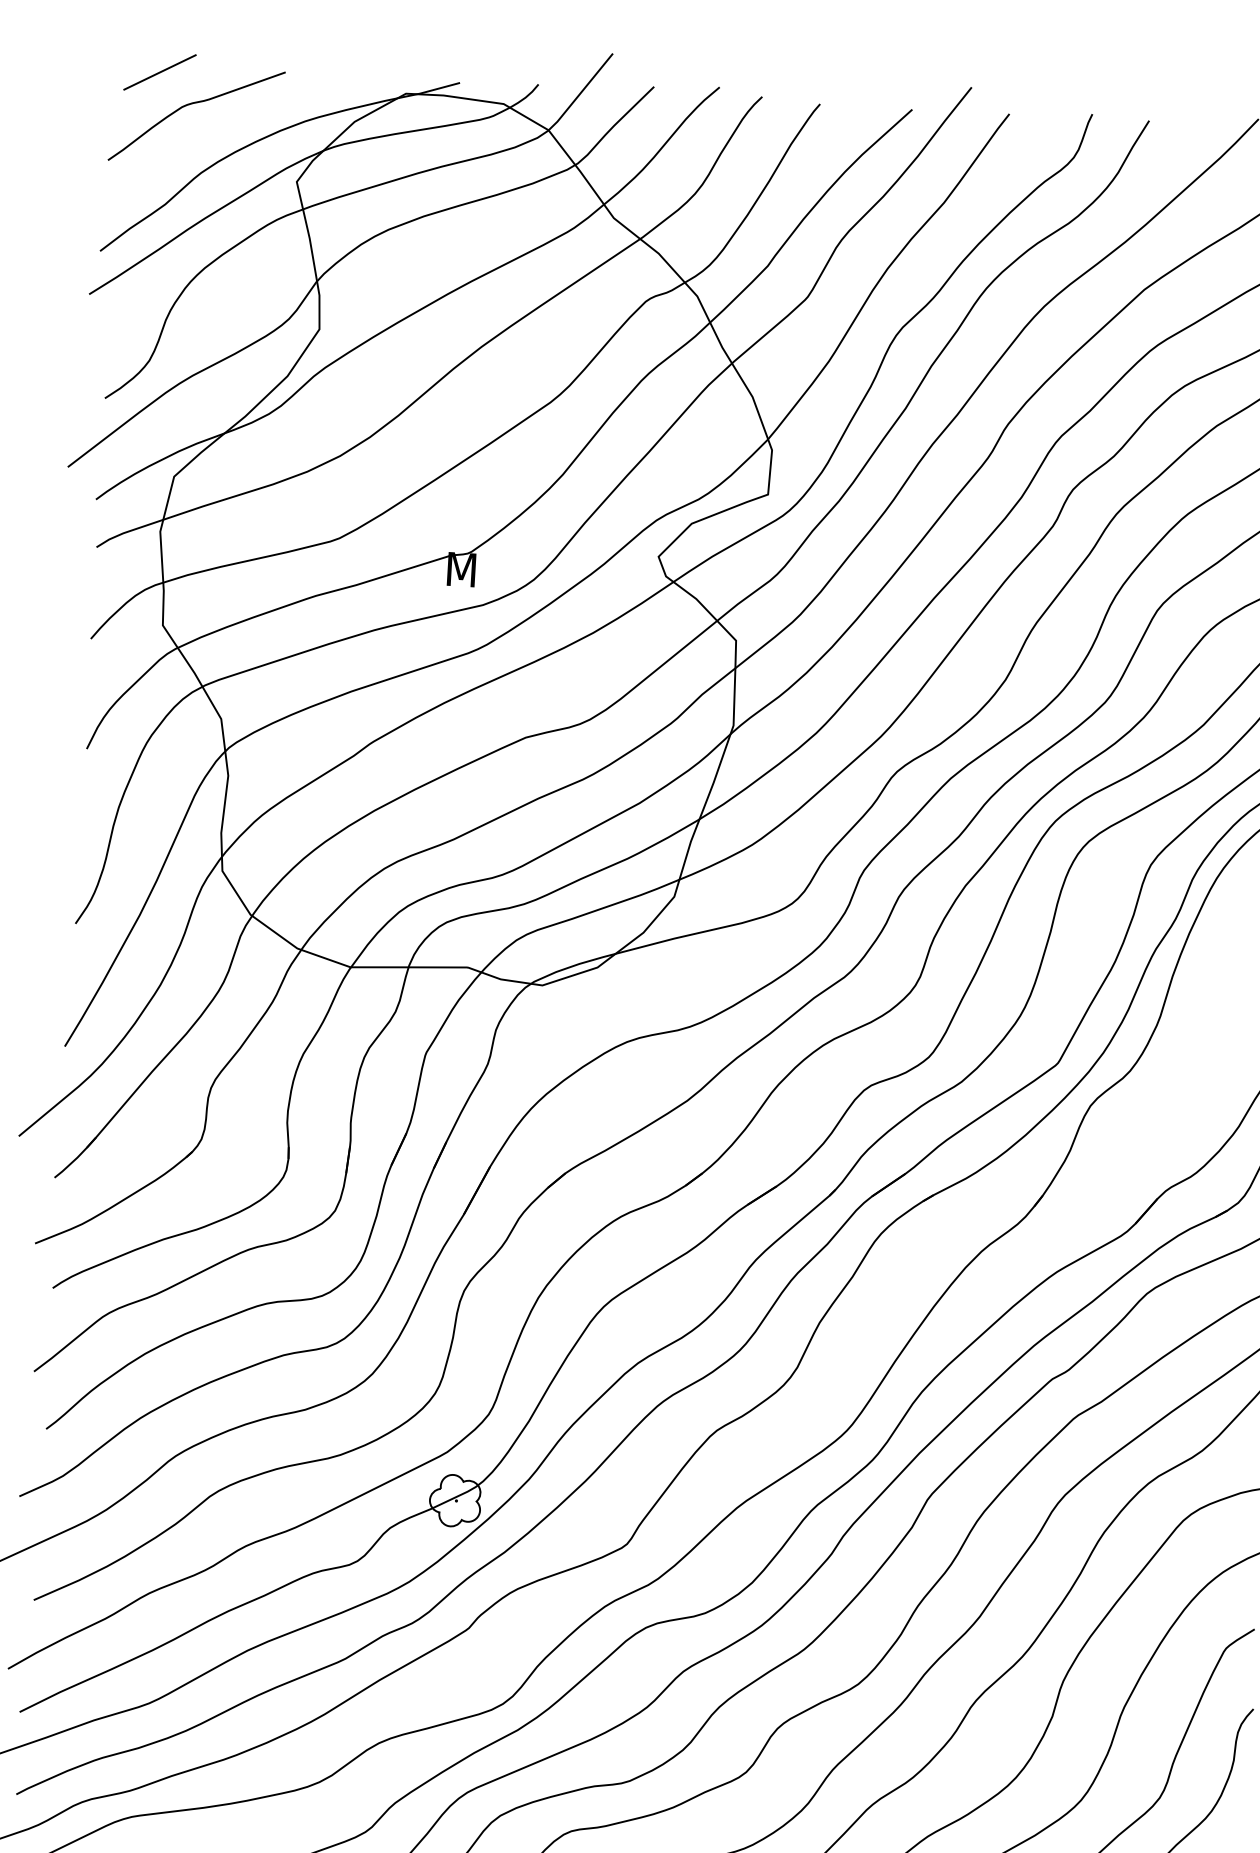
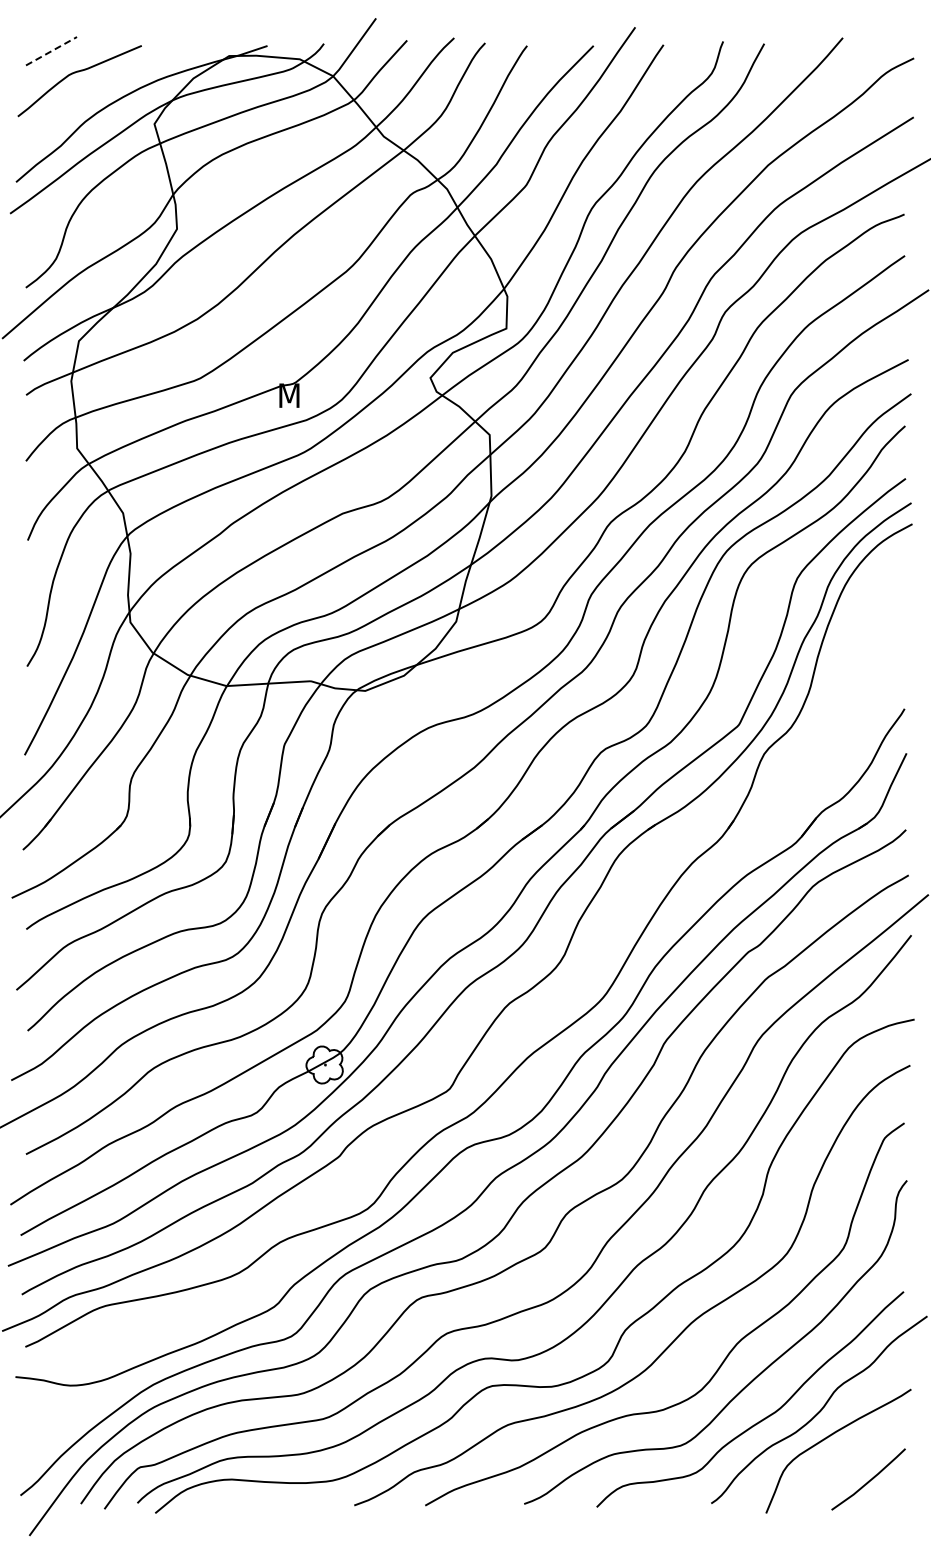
line: (159, 72) -> (51, 51), solid -> dashed

